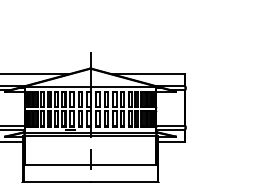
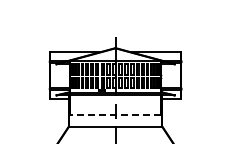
line: (90, 164) -> (115, 114), solid -> dashed

